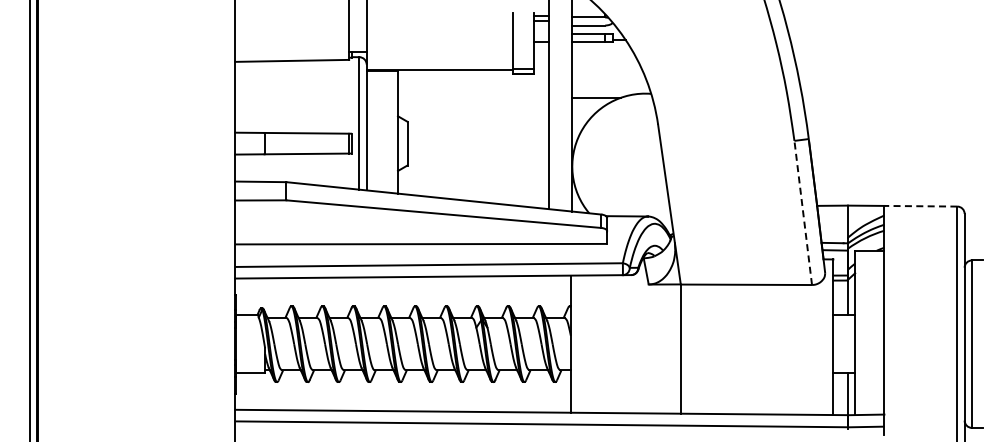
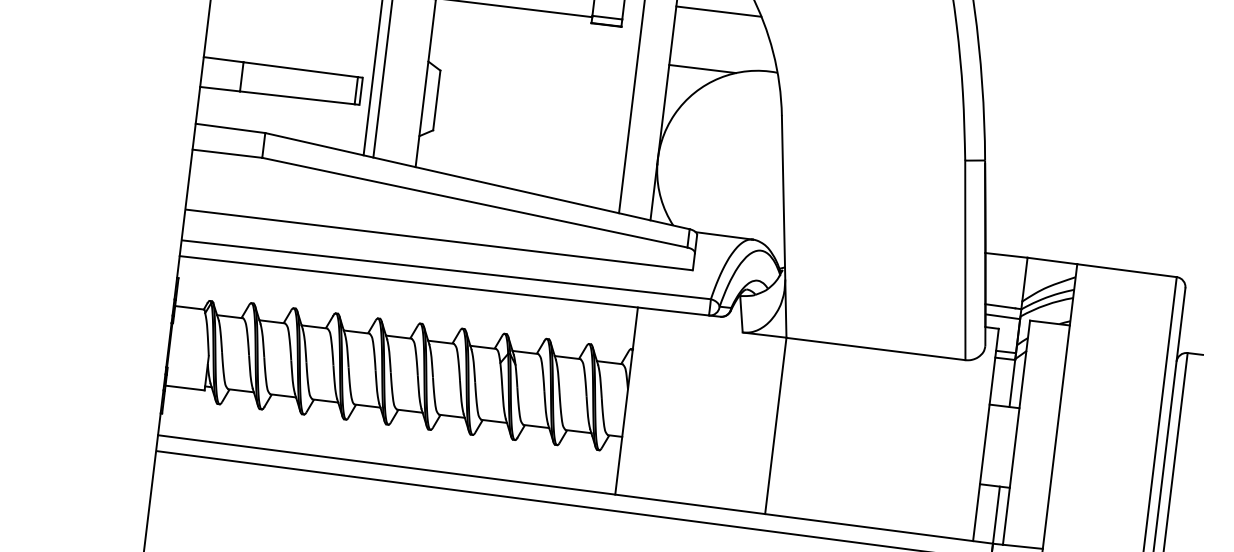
line: (603, 54) -> (718, 11), added
line: (920, 206) -> (1126, 270), dashed -> solid
line: (803, 212) -> (965, 259), dashed -> solid

